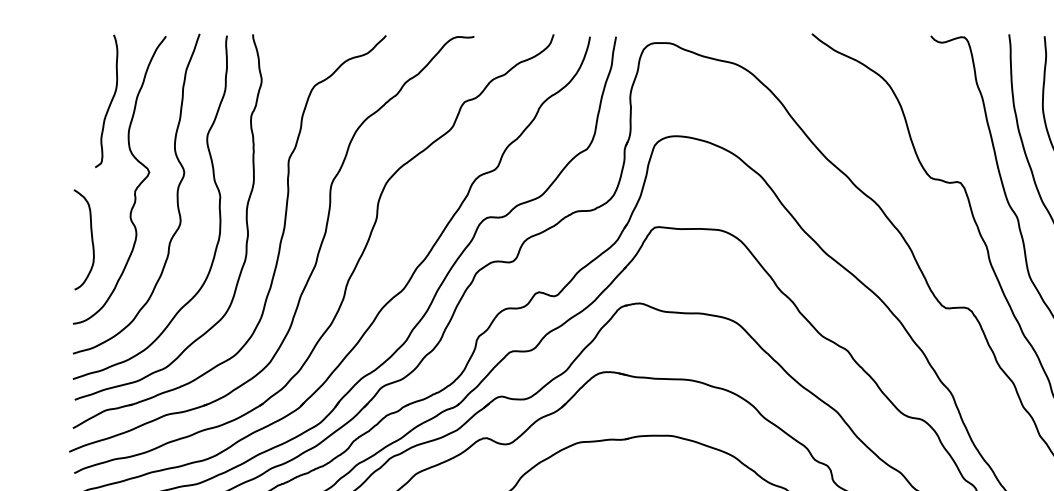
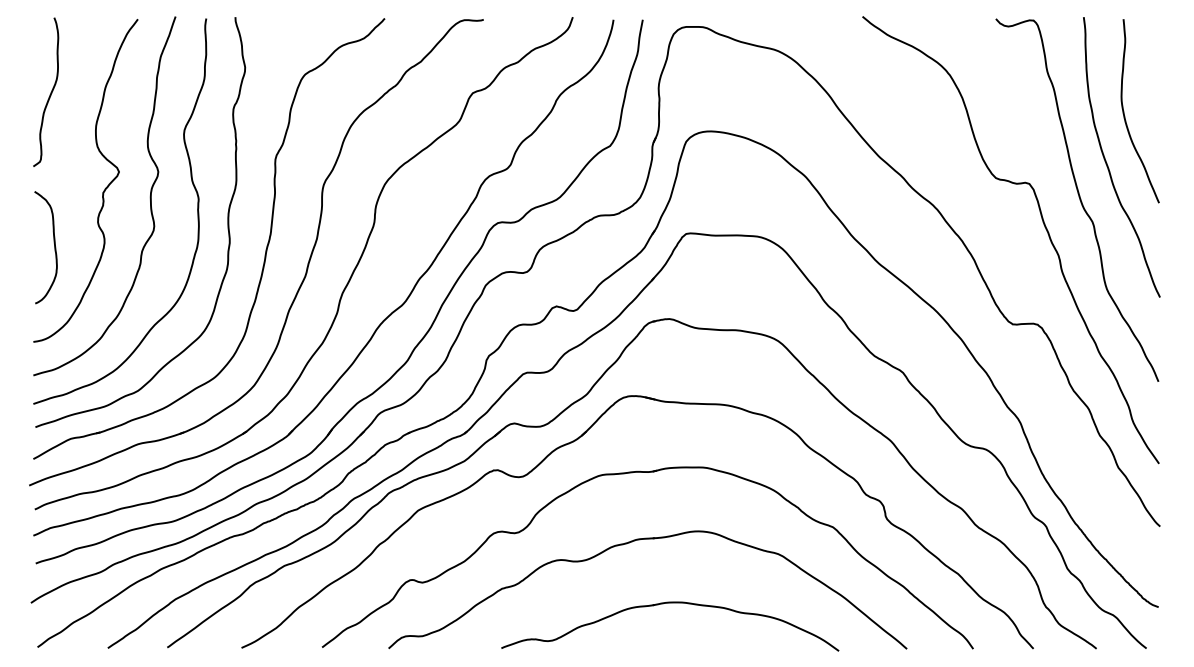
curve: (110, 101) -> (50, 92), moved

